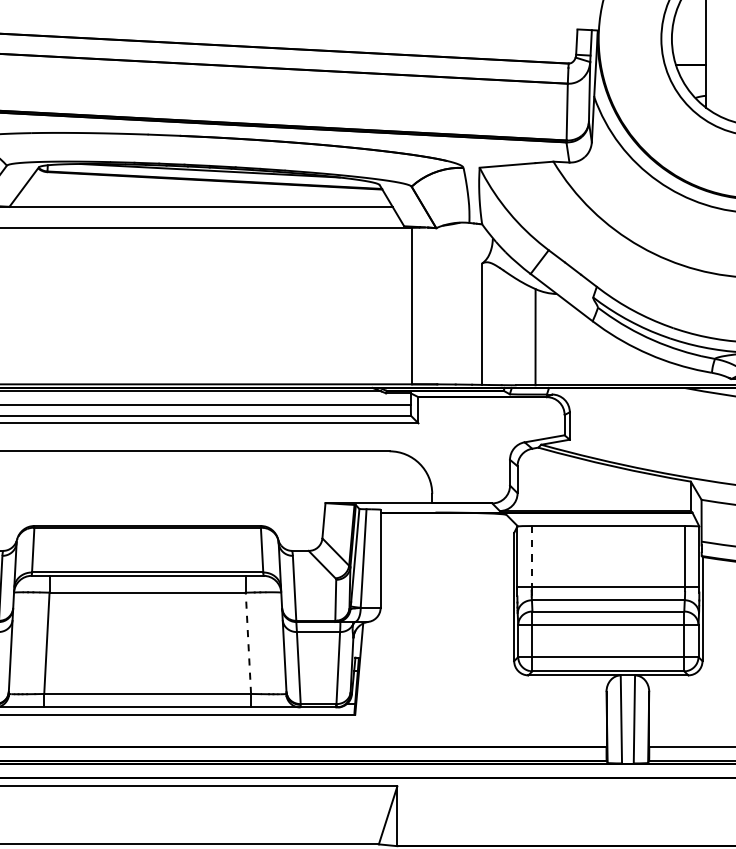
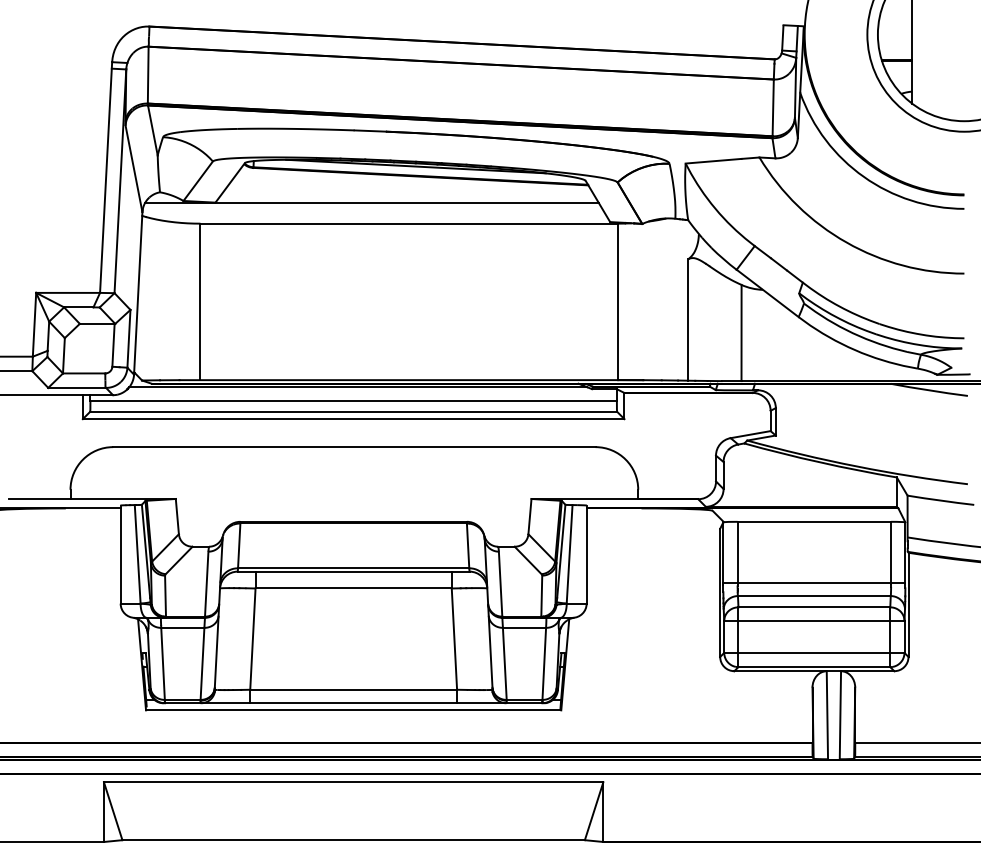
line: (531, 557) -> (737, 553), dashed -> solid
line: (248, 643) -> (454, 639), dashed -> solid

